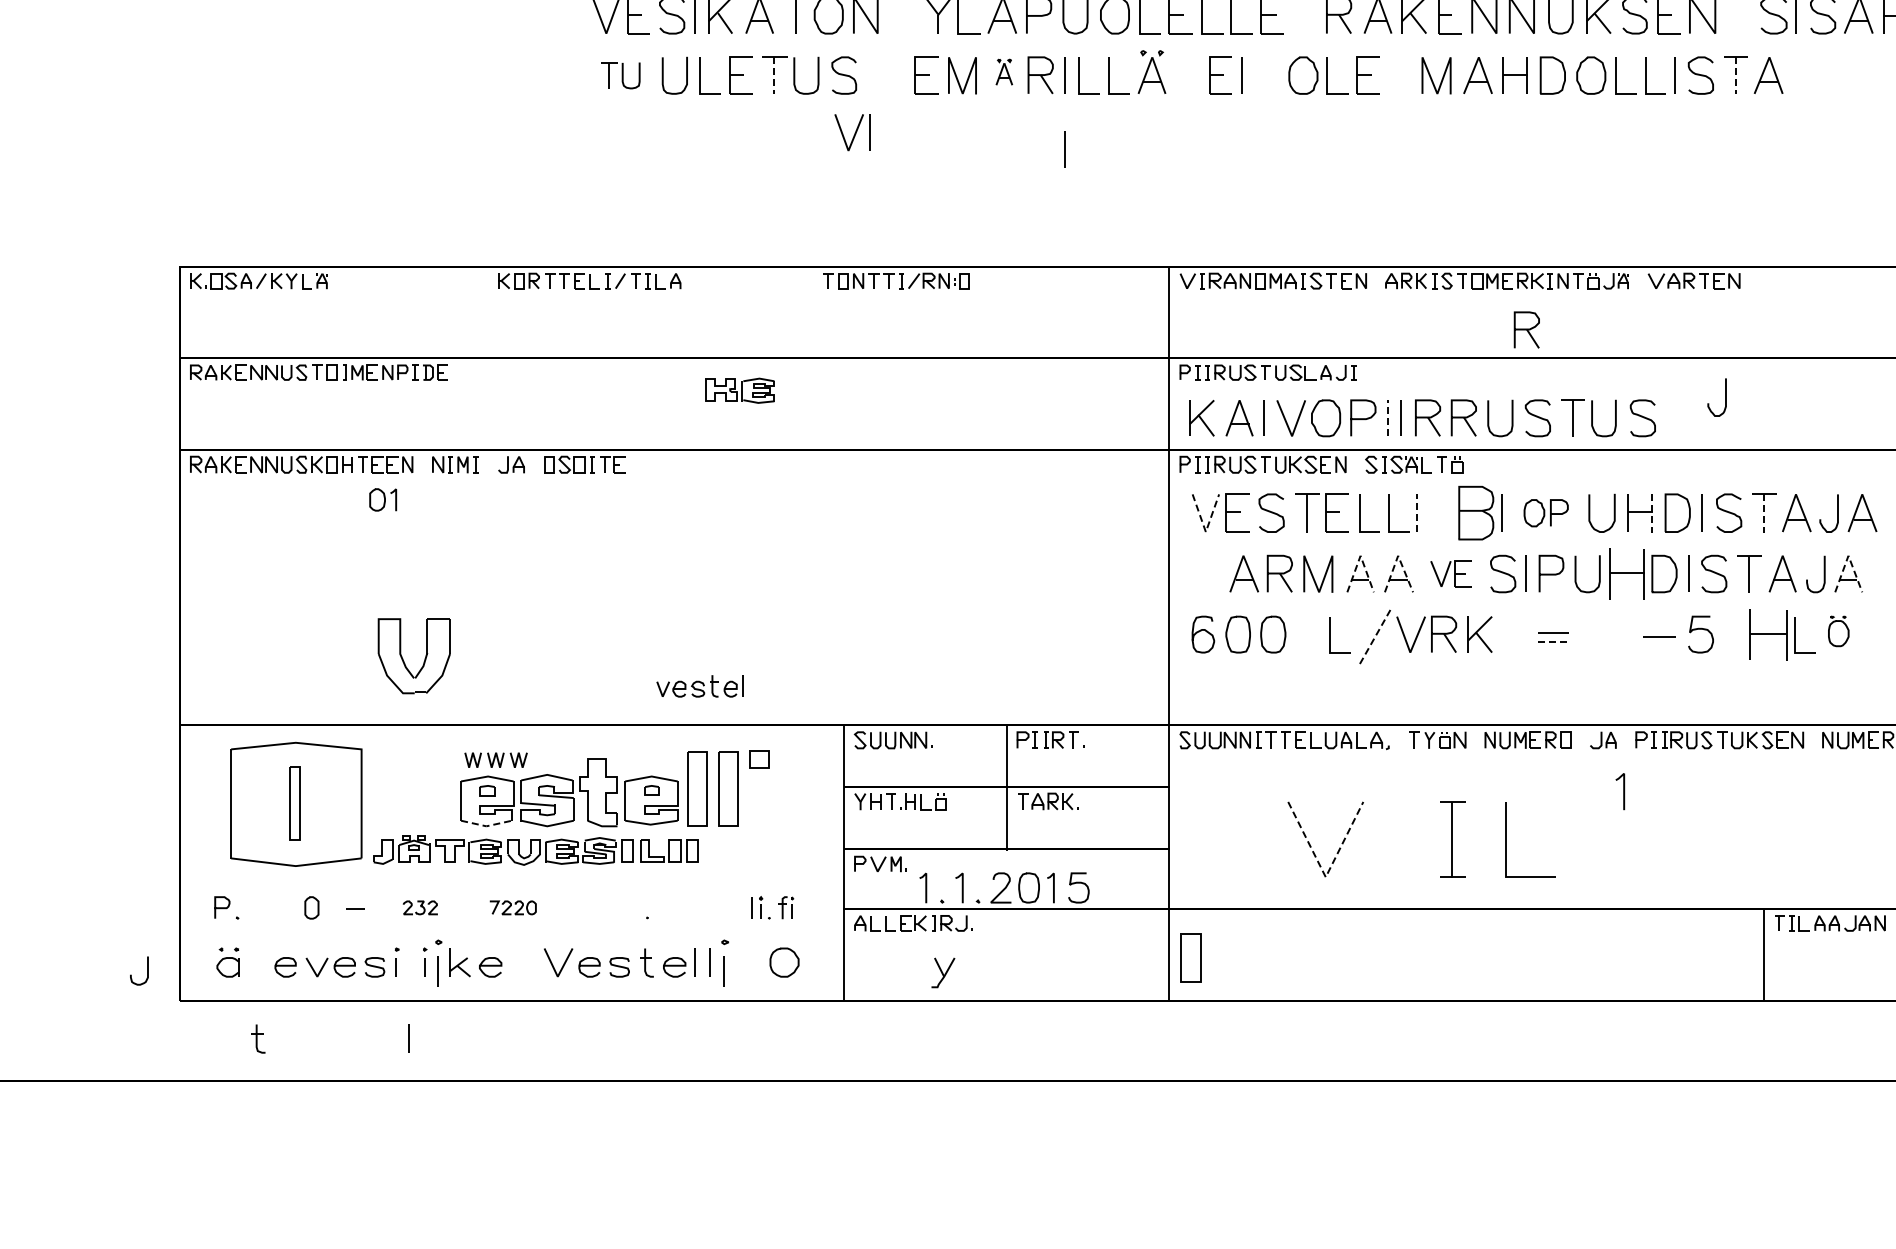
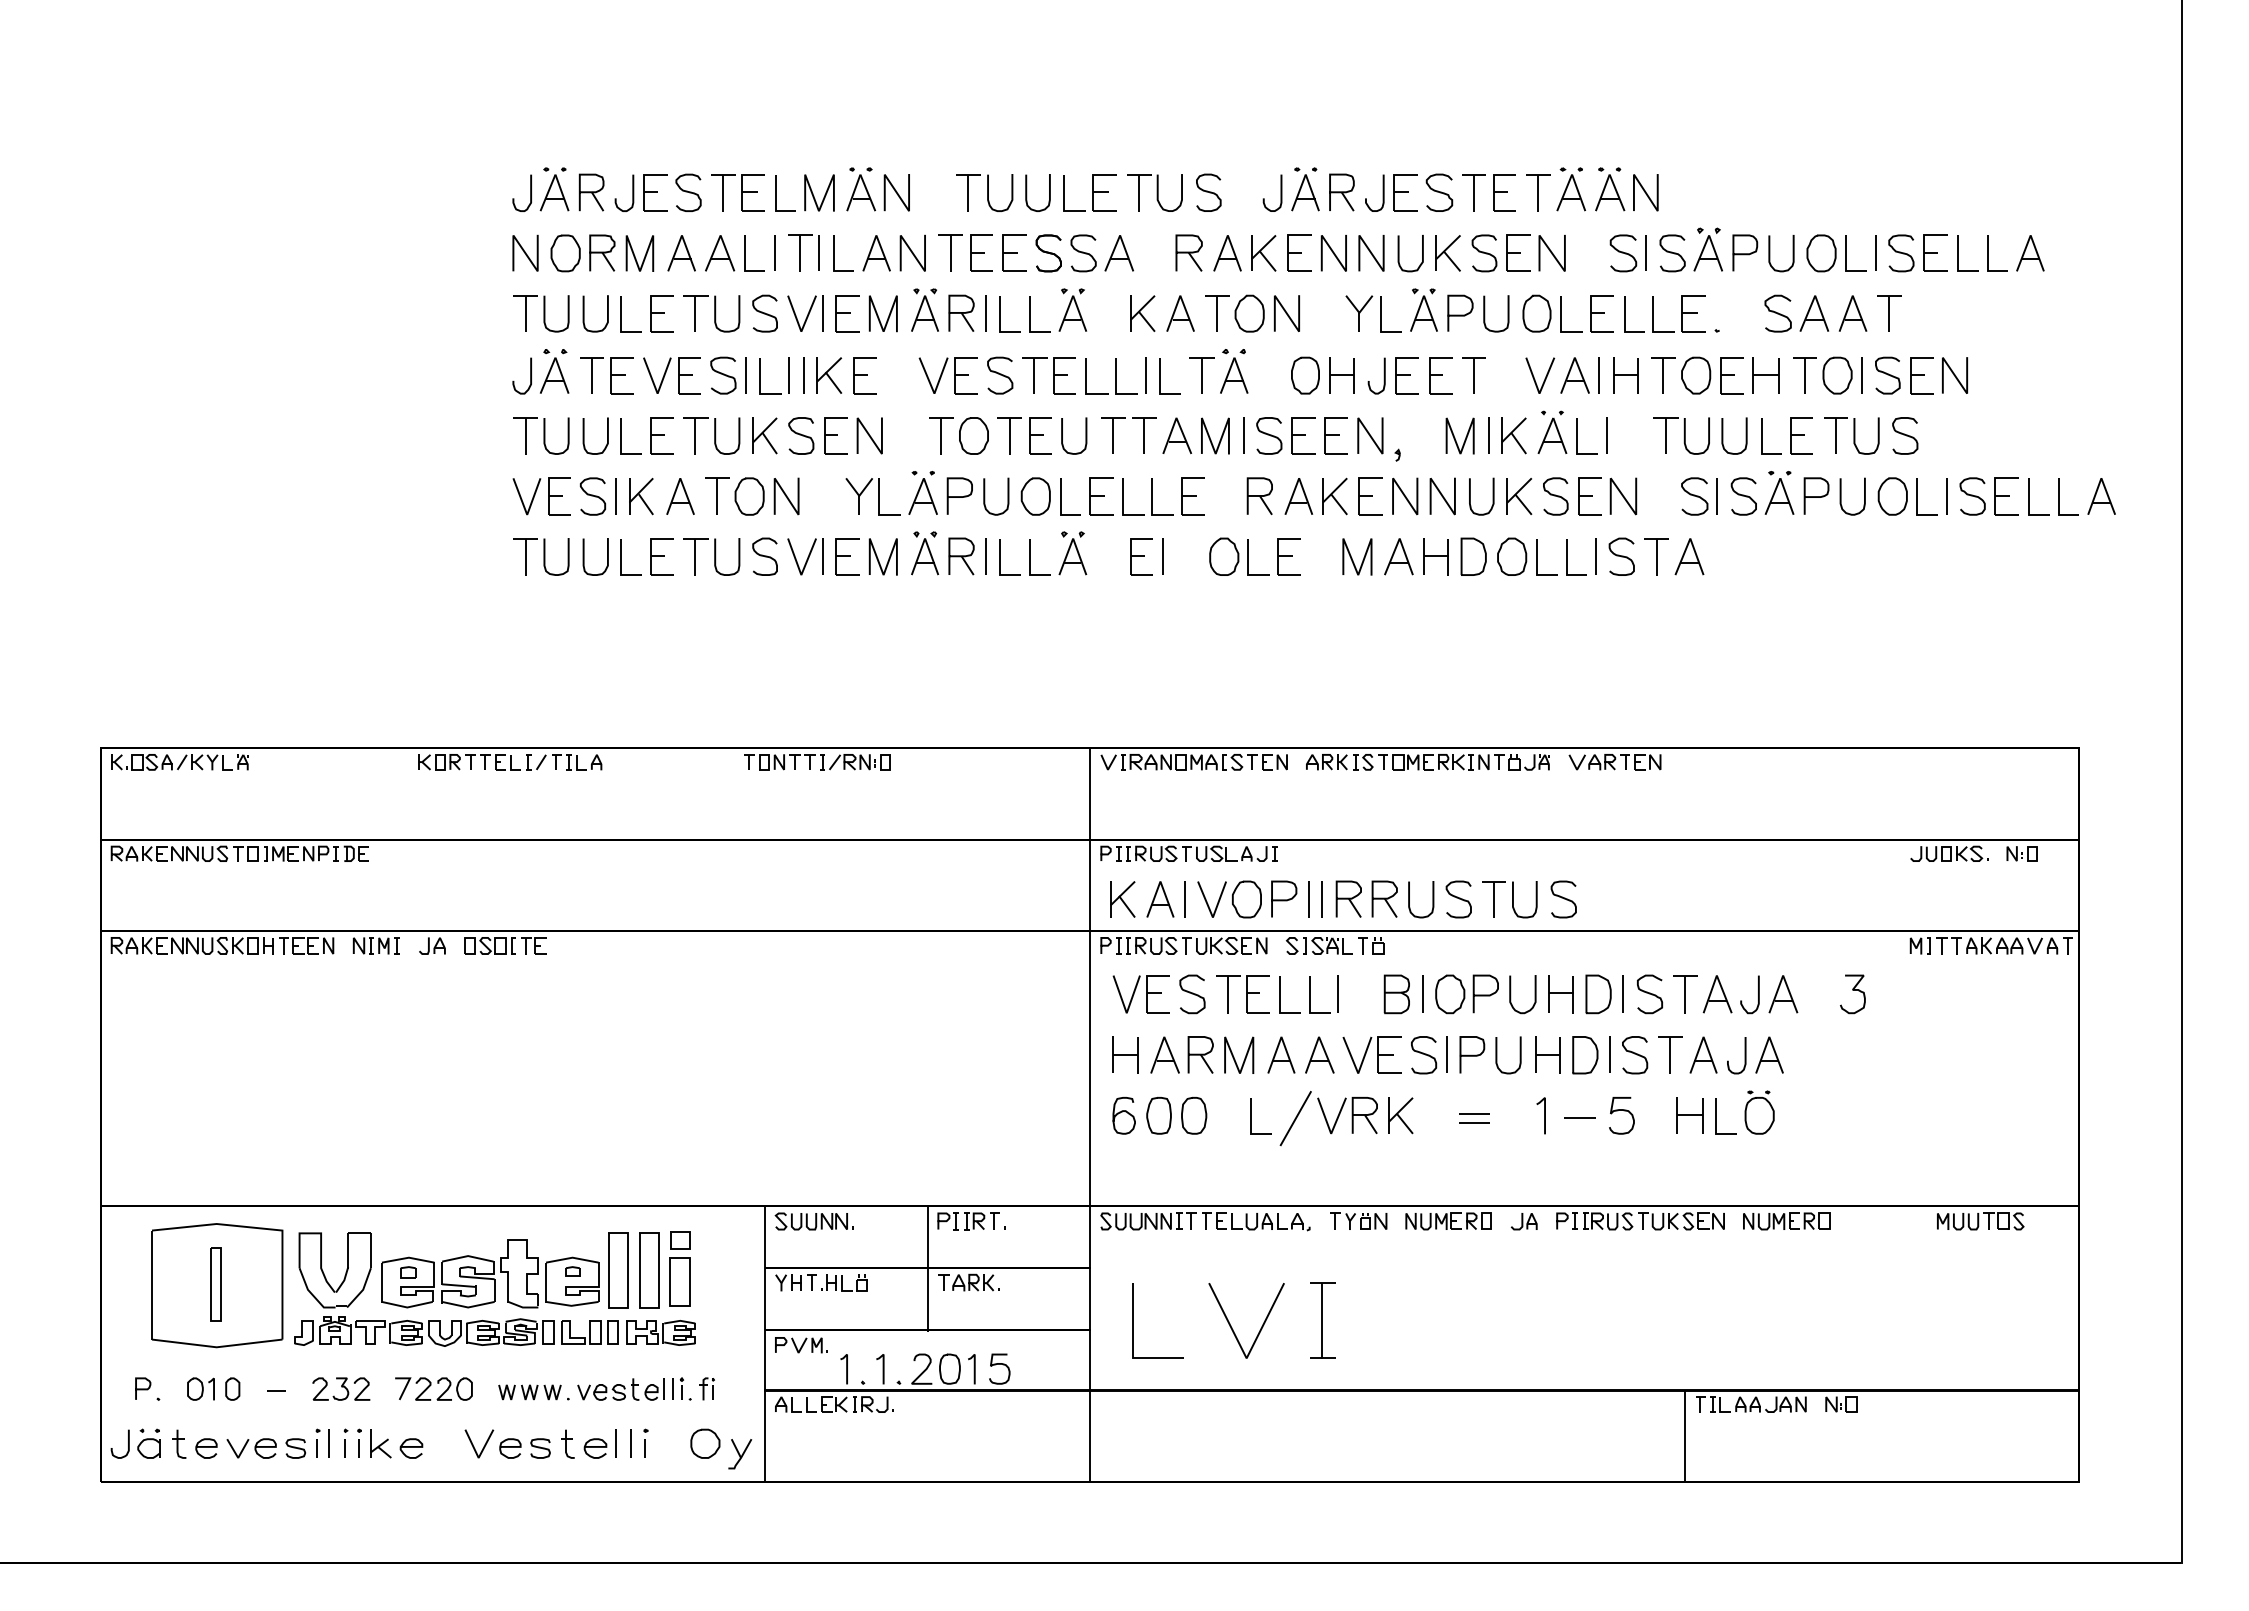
part: (1004, 72) -> (925, 553), size x1.67
part: (620, 75) -> (541, 556), size x1.43
line: (774, 76) -> (695, 557), dashed -> solid
line: (1735, 76) -> (1656, 557), dashed -> solid
part: (852, 132) -> (805, 556), moved
line: (1064, 149) -> (985, 630), removed
part: (1526, 329) -> (1447, 810), removed
part: (739, 390) -> (660, 1332), moved
curve: (1725, 397) -> (1646, 878), removed
line: (1387, 417) -> (1308, 898), dashed -> solid
part: (382, 499) -> (200, 1388), moved
line: (1416, 512) -> (1337, 993), dashed -> solid
part: (1475, 513) -> (1396, 994), size x0.71
part: (1545, 513) -> (1466, 994), size x1.43
line: (1652, 514) -> (1573, 995), dashed -> solid
line: (1763, 514) -> (1684, 995), dashed -> solid
line: (1205, 532) -> (1126, 1013), dashed -> solid
line: (1360, 555) -> (1281, 1036), dashed -> solid
line: (1398, 555) -> (1319, 1036), dashed -> solid
line: (1848, 555) -> (1769, 1036), dashed -> solid
part: (1204, 573) -> (1125, 1054), added
part: (1450, 573) -> (1371, 1054), size x1.43
part: (1626, 573) -> (1547, 1054), size x0.71
part: (1838, 631) -> (1759, 1112), size x1.43
part: (1768, 634) -> (1689, 1115), size x0.71
line: (1374, 638) -> (1295, 1119), dashed -> solid
line: (1553, 642) -> (1474, 1123), dashed -> solid
part: (404, 661) -> (325, 1275), moved
part: (699, 686) -> (620, 1389), moved
part: (495, 760) -> (529, 1392), moved
line: (1623, 791) -> (1544, 1115), moved
line: (486, 826) -> (407, 1307), dashed -> solid
part: (1452, 839) -> (1322, 1320), moved
line: (1505, 839) -> (1133, 1320), moved
line: (1325, 877) -> (1246, 1358), dashed -> solid
part: (420, 907) -> (341, 1388), size x1.67
part: (512, 907) -> (433, 1388), size x1.67
line: (1181, 957) -> (670, 1281), moved
part: (438, 961) -> (359, 1442), size x0.62
part: (724, 961) -> (645, 1442), size x0.62
part: (943, 973) -> (740, 1454), moved
curve: (131, 975) -> (112, 1448), moved
part: (258, 1038) -> (179, 1443), moved
line: (407, 1038) -> (328, 1443), moved

